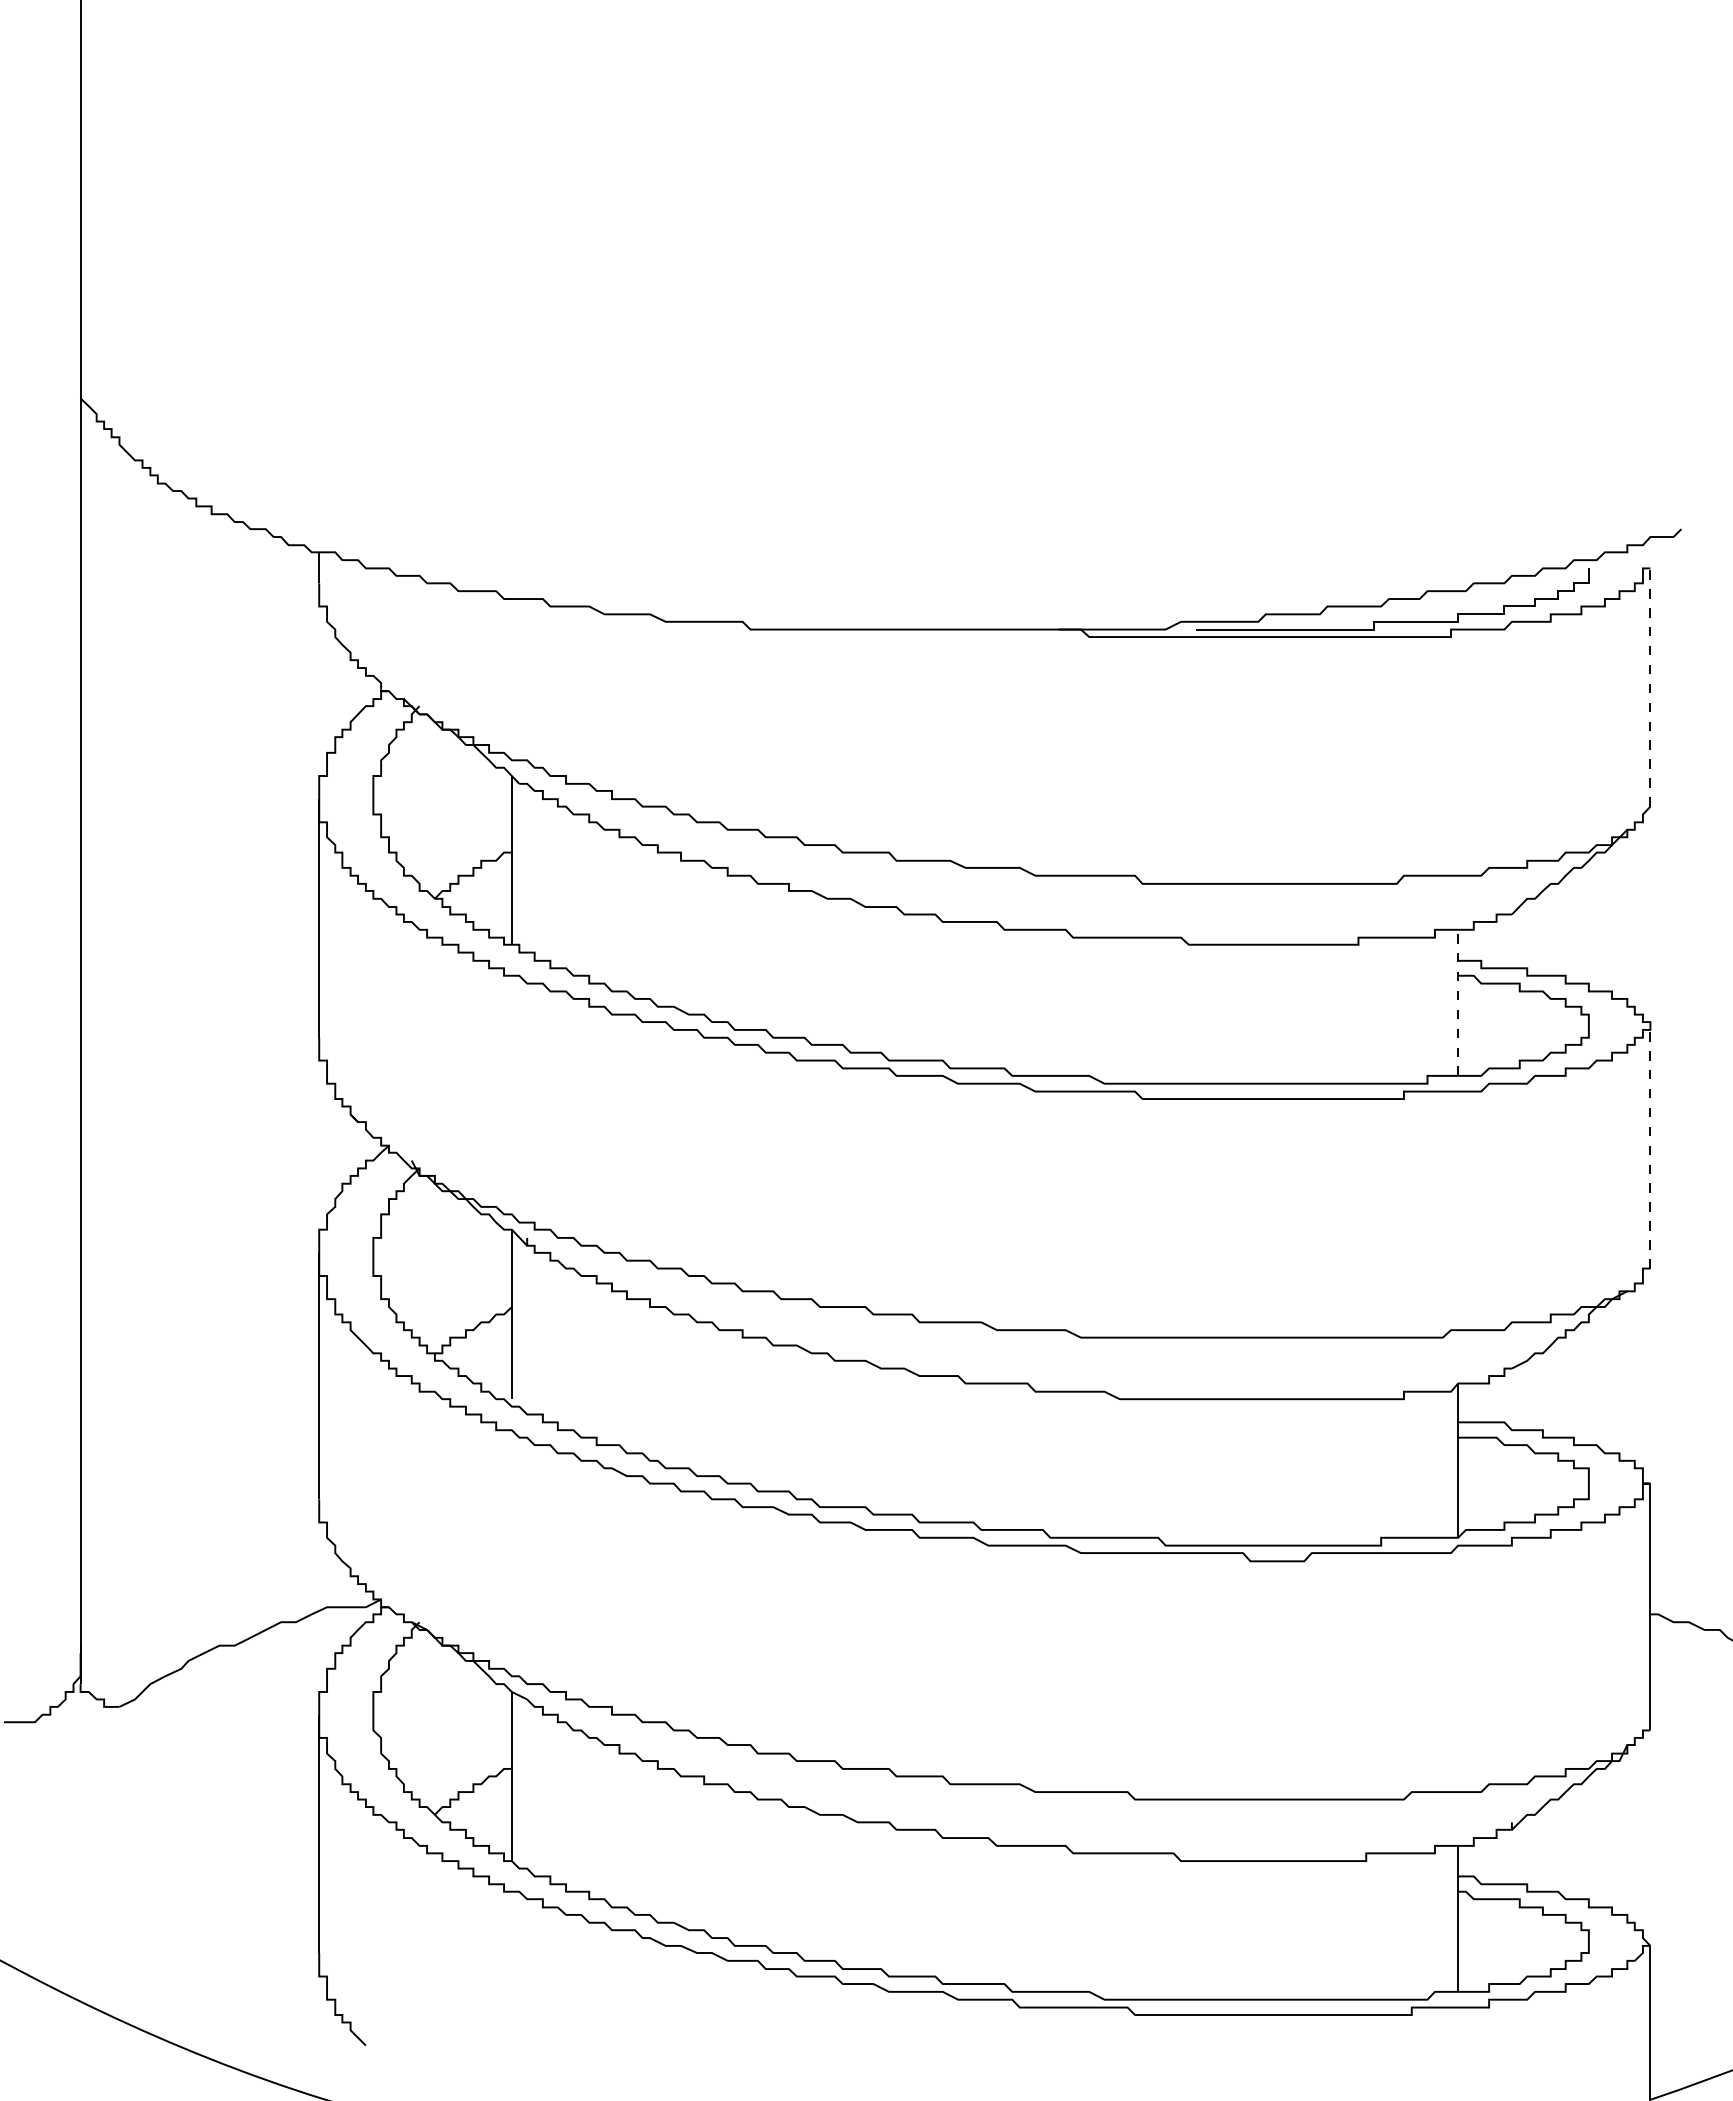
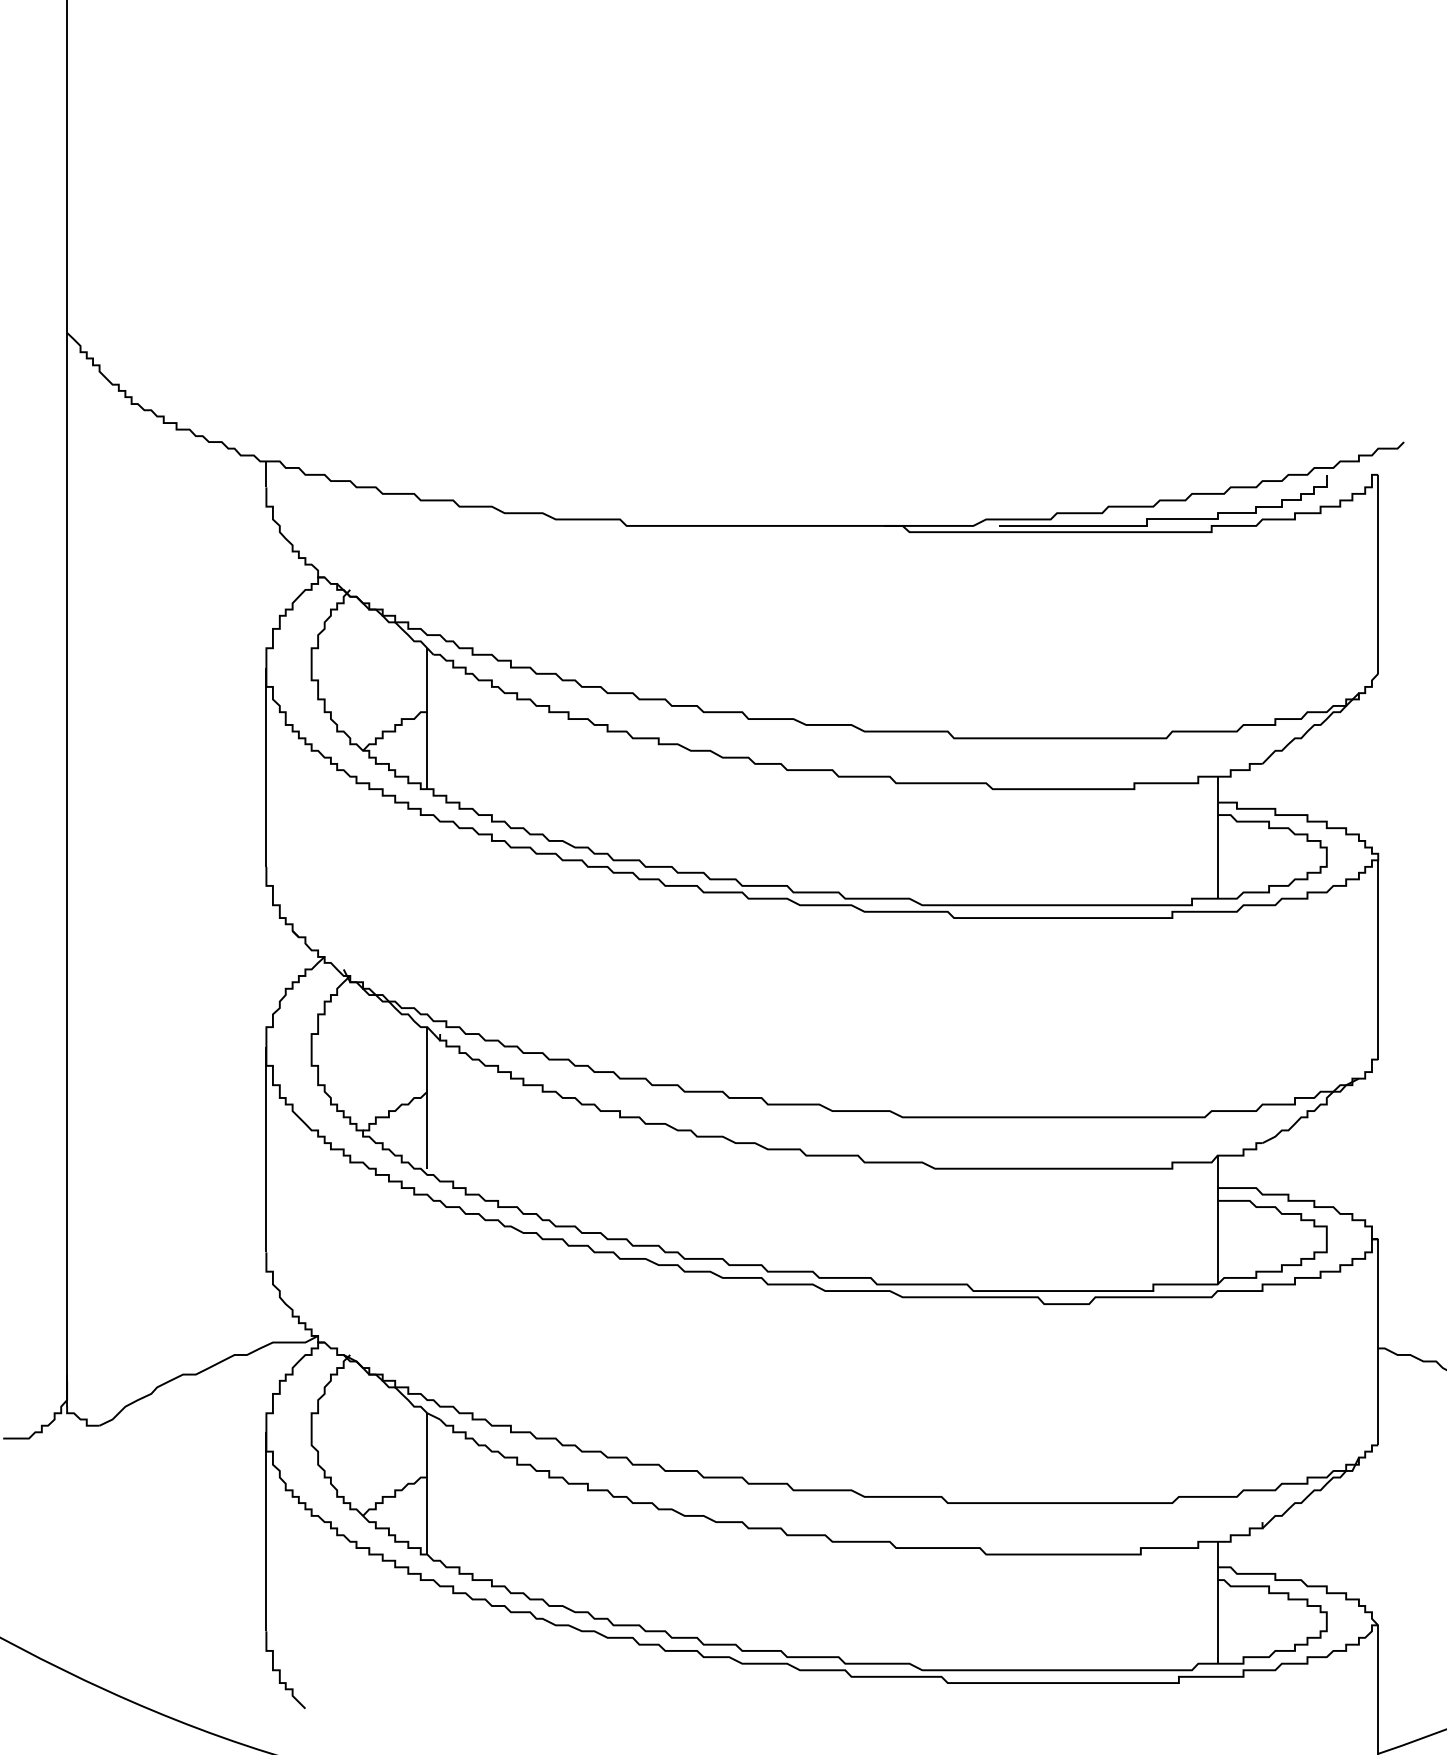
line: (1650, 687) -> (1378, 574), dashed -> solid
line: (1458, 1002) -> (1217, 837), dashed -> solid
line: (1650, 1148) -> (1378, 959), dashed -> solid

